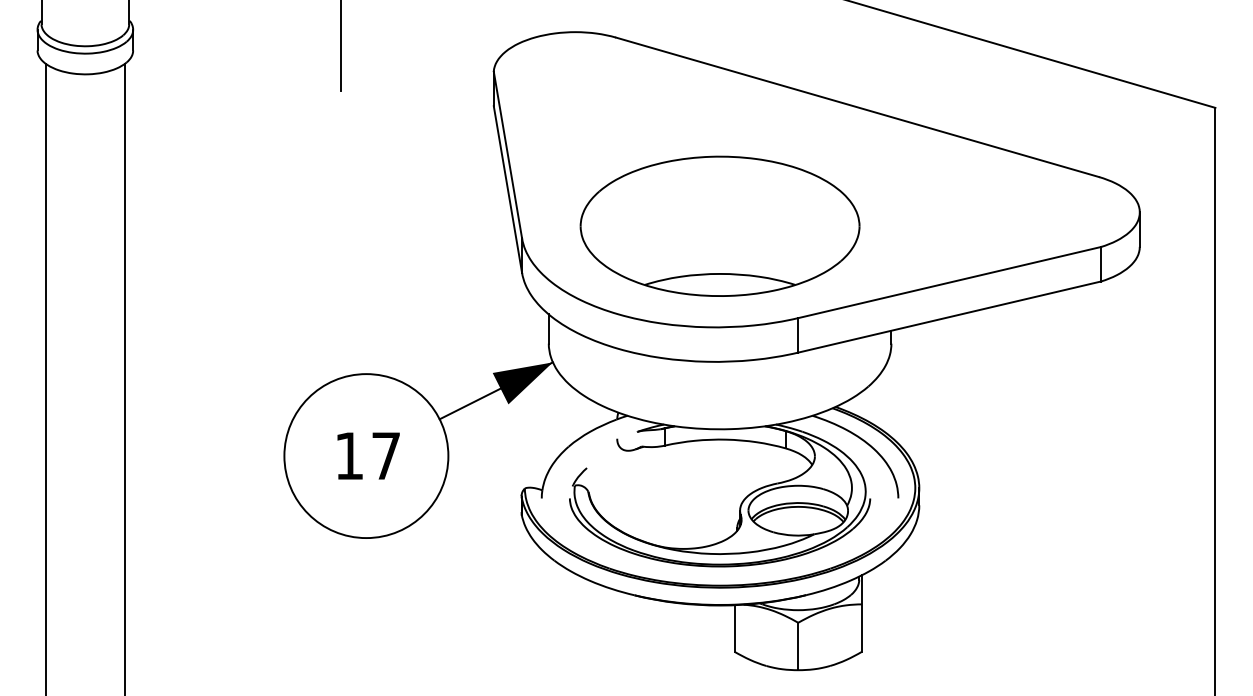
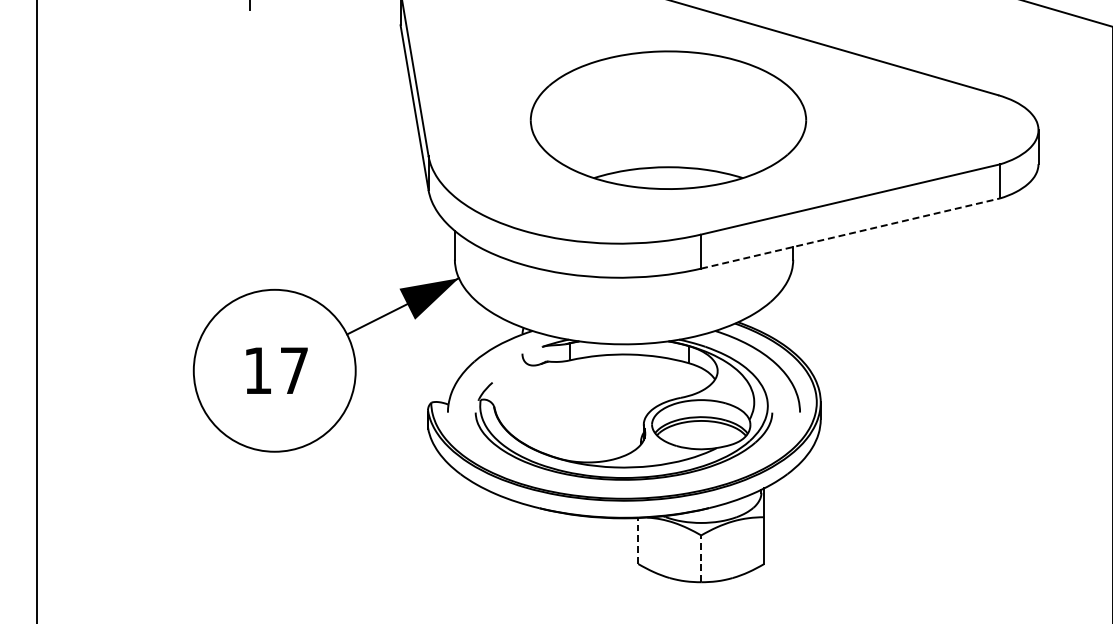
part: (719, 225) -> (667, 119), moved
line: (949, 317) -> (850, 233), solid -> dashed
line: (734, 628) -> (638, 541), solid -> dashed
line: (798, 646) -> (701, 558), solid -> dashed

